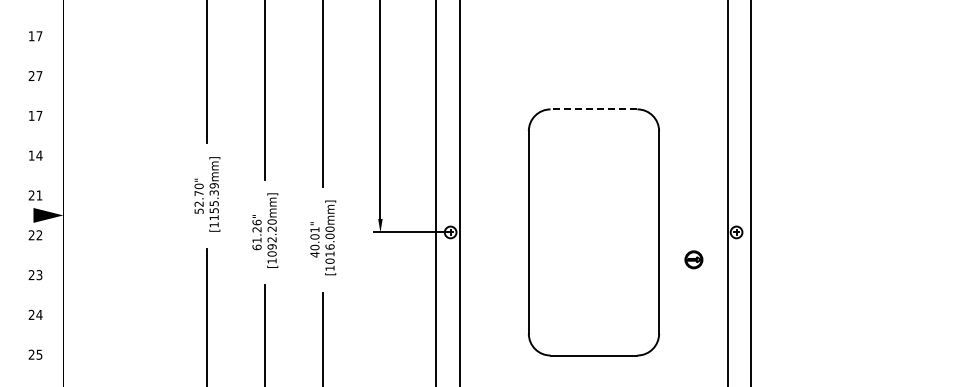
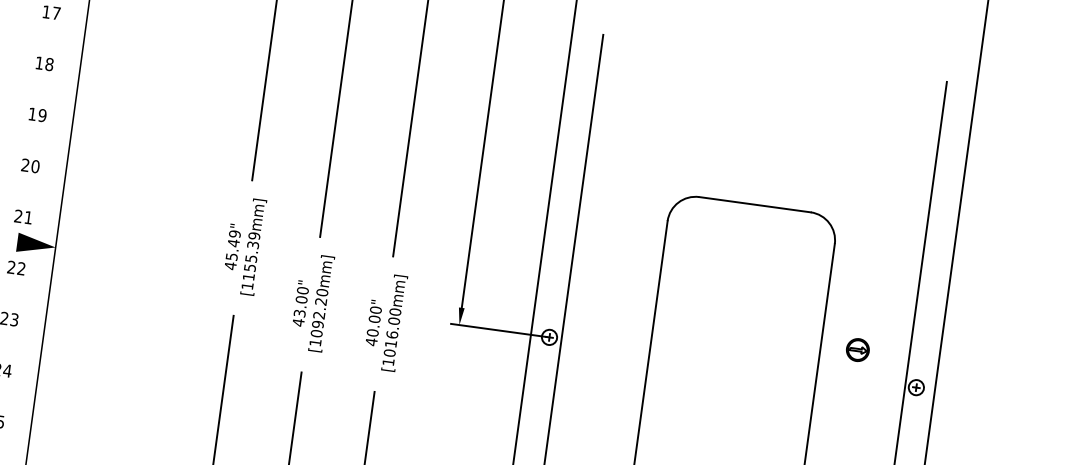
text: (35, 76) -> (44, 64), 27 -> 18
line: (593, 109) -> (754, 204), dashed -> solid
text: (39, 115) -> (42, 115), 17 -> 19
text: (35, 155) -> (30, 165), 14 -> 20
text: (198, 198) -> (232, 249), 52.70" -> 45.49"
text: (314, 229) -> (375, 309), 40.01" -> 40.00"
text: (256, 234) -> (300, 305), 61.26" -> 43.00"
part: (693, 259) -> (857, 349), moved

